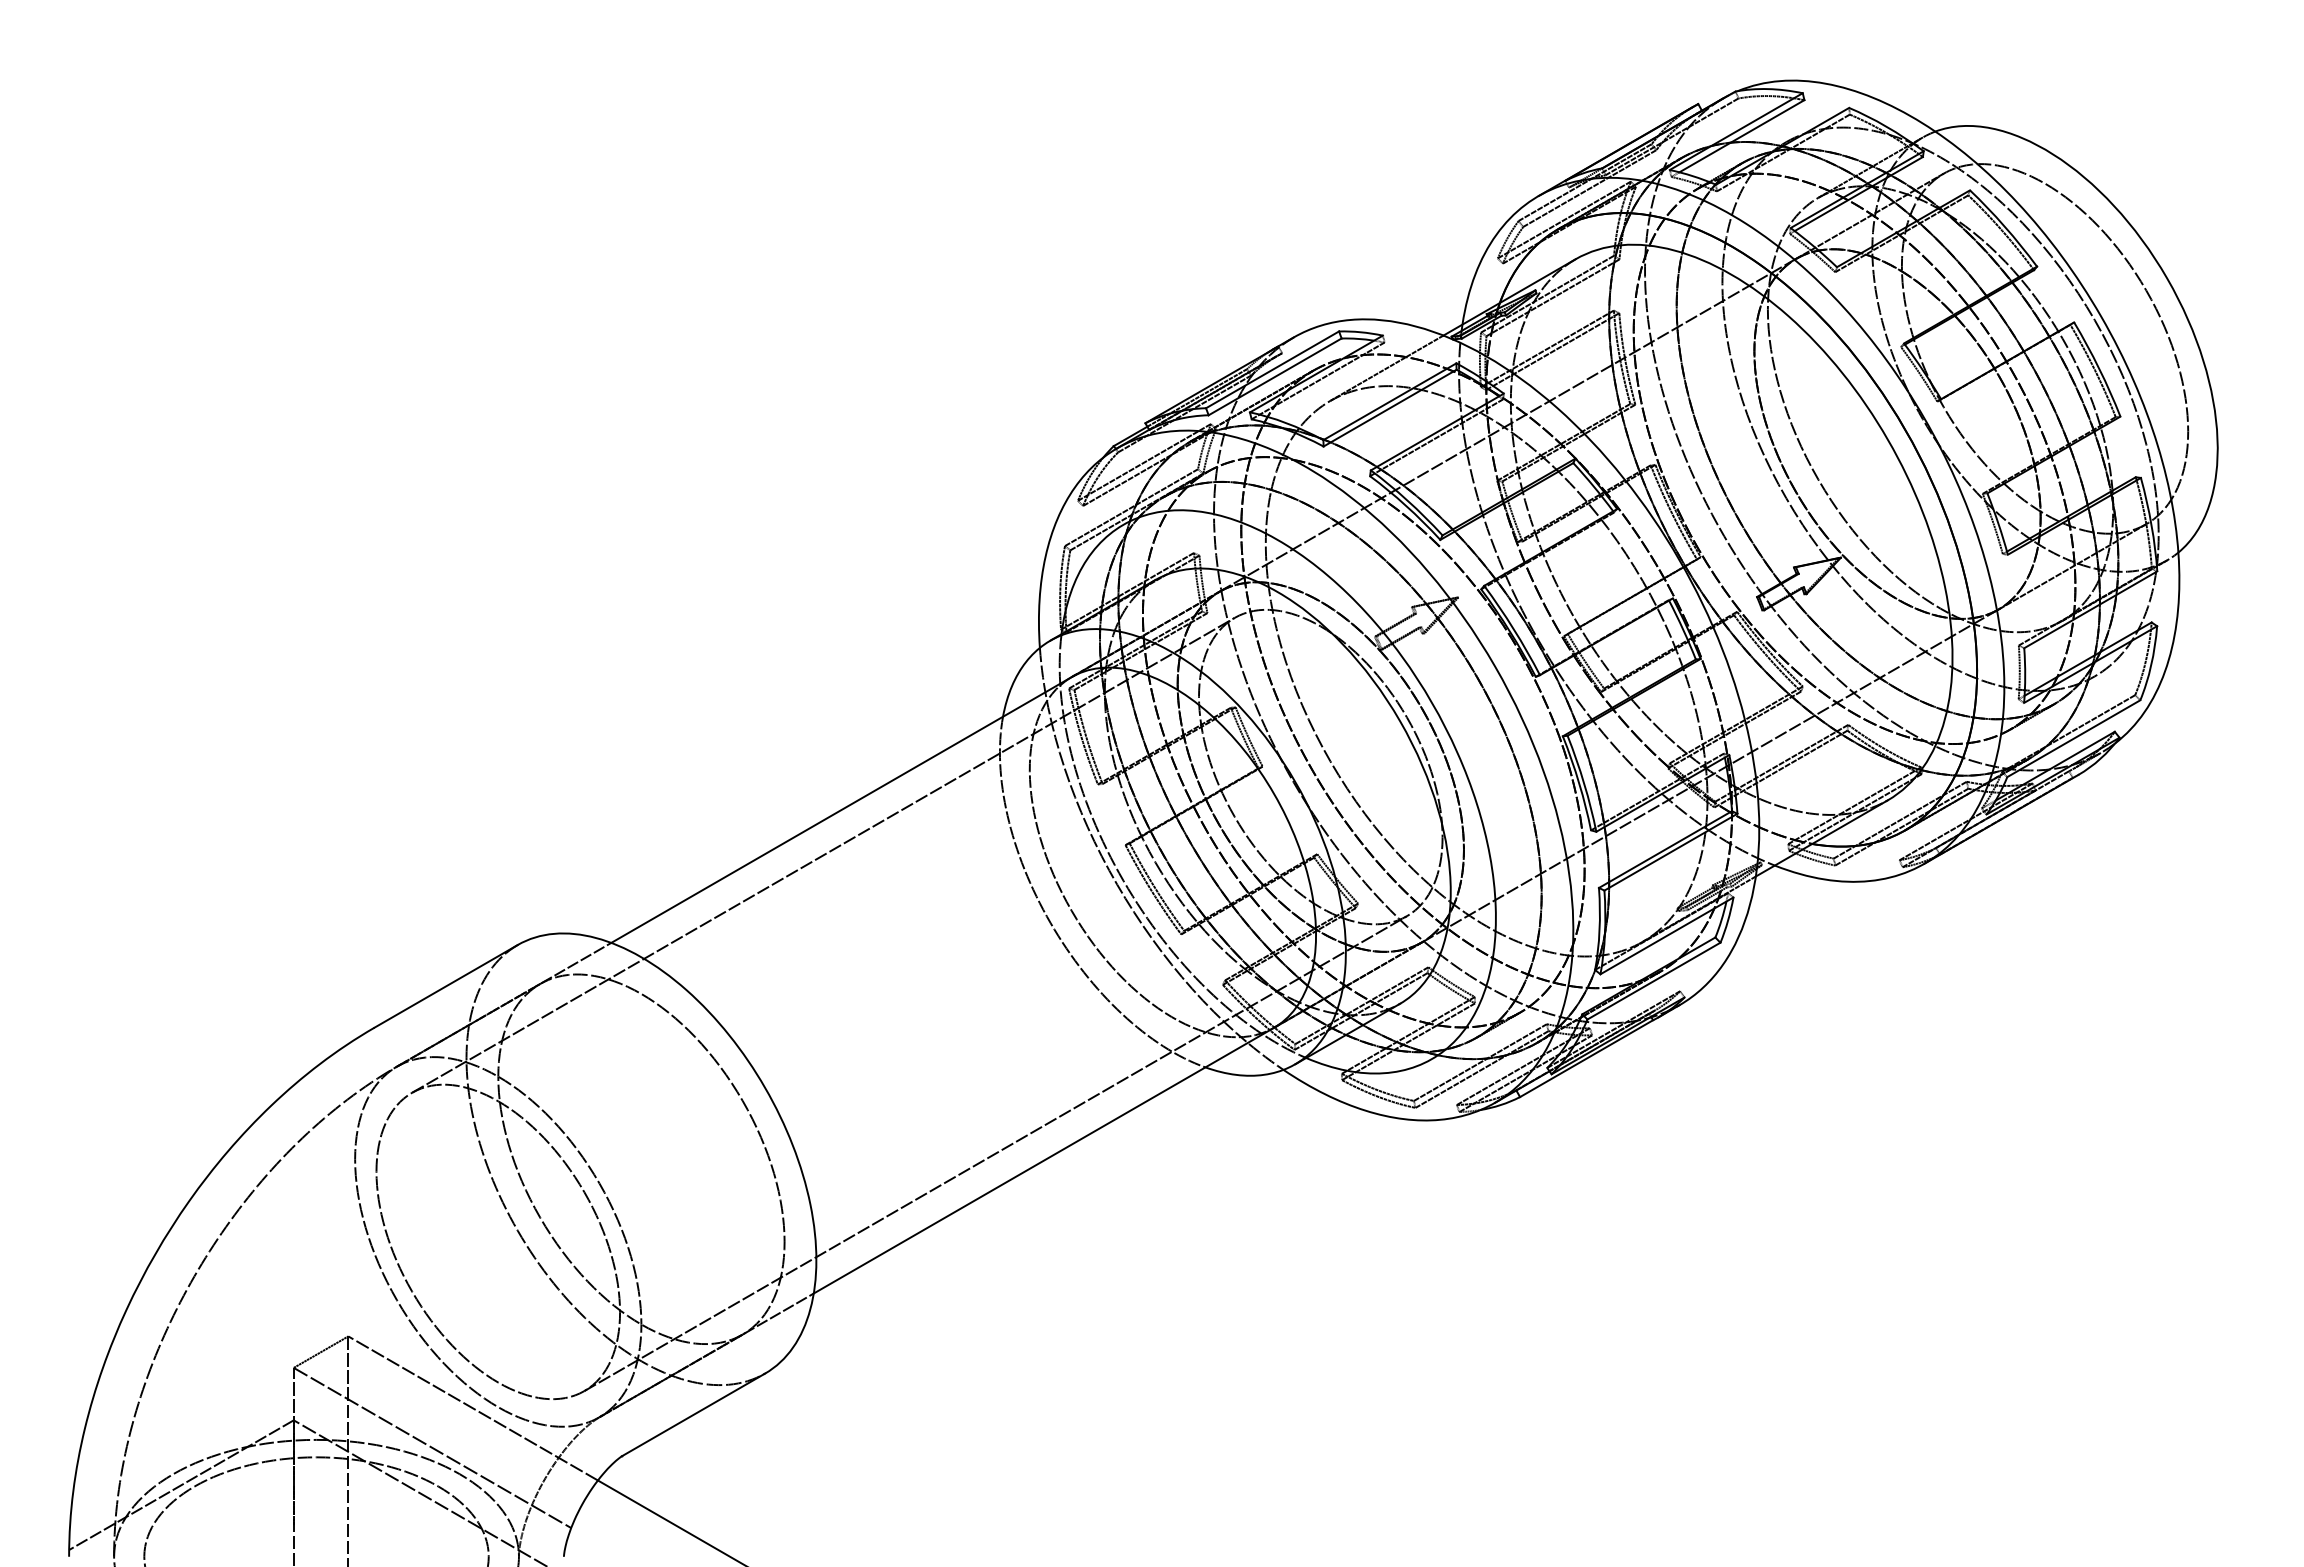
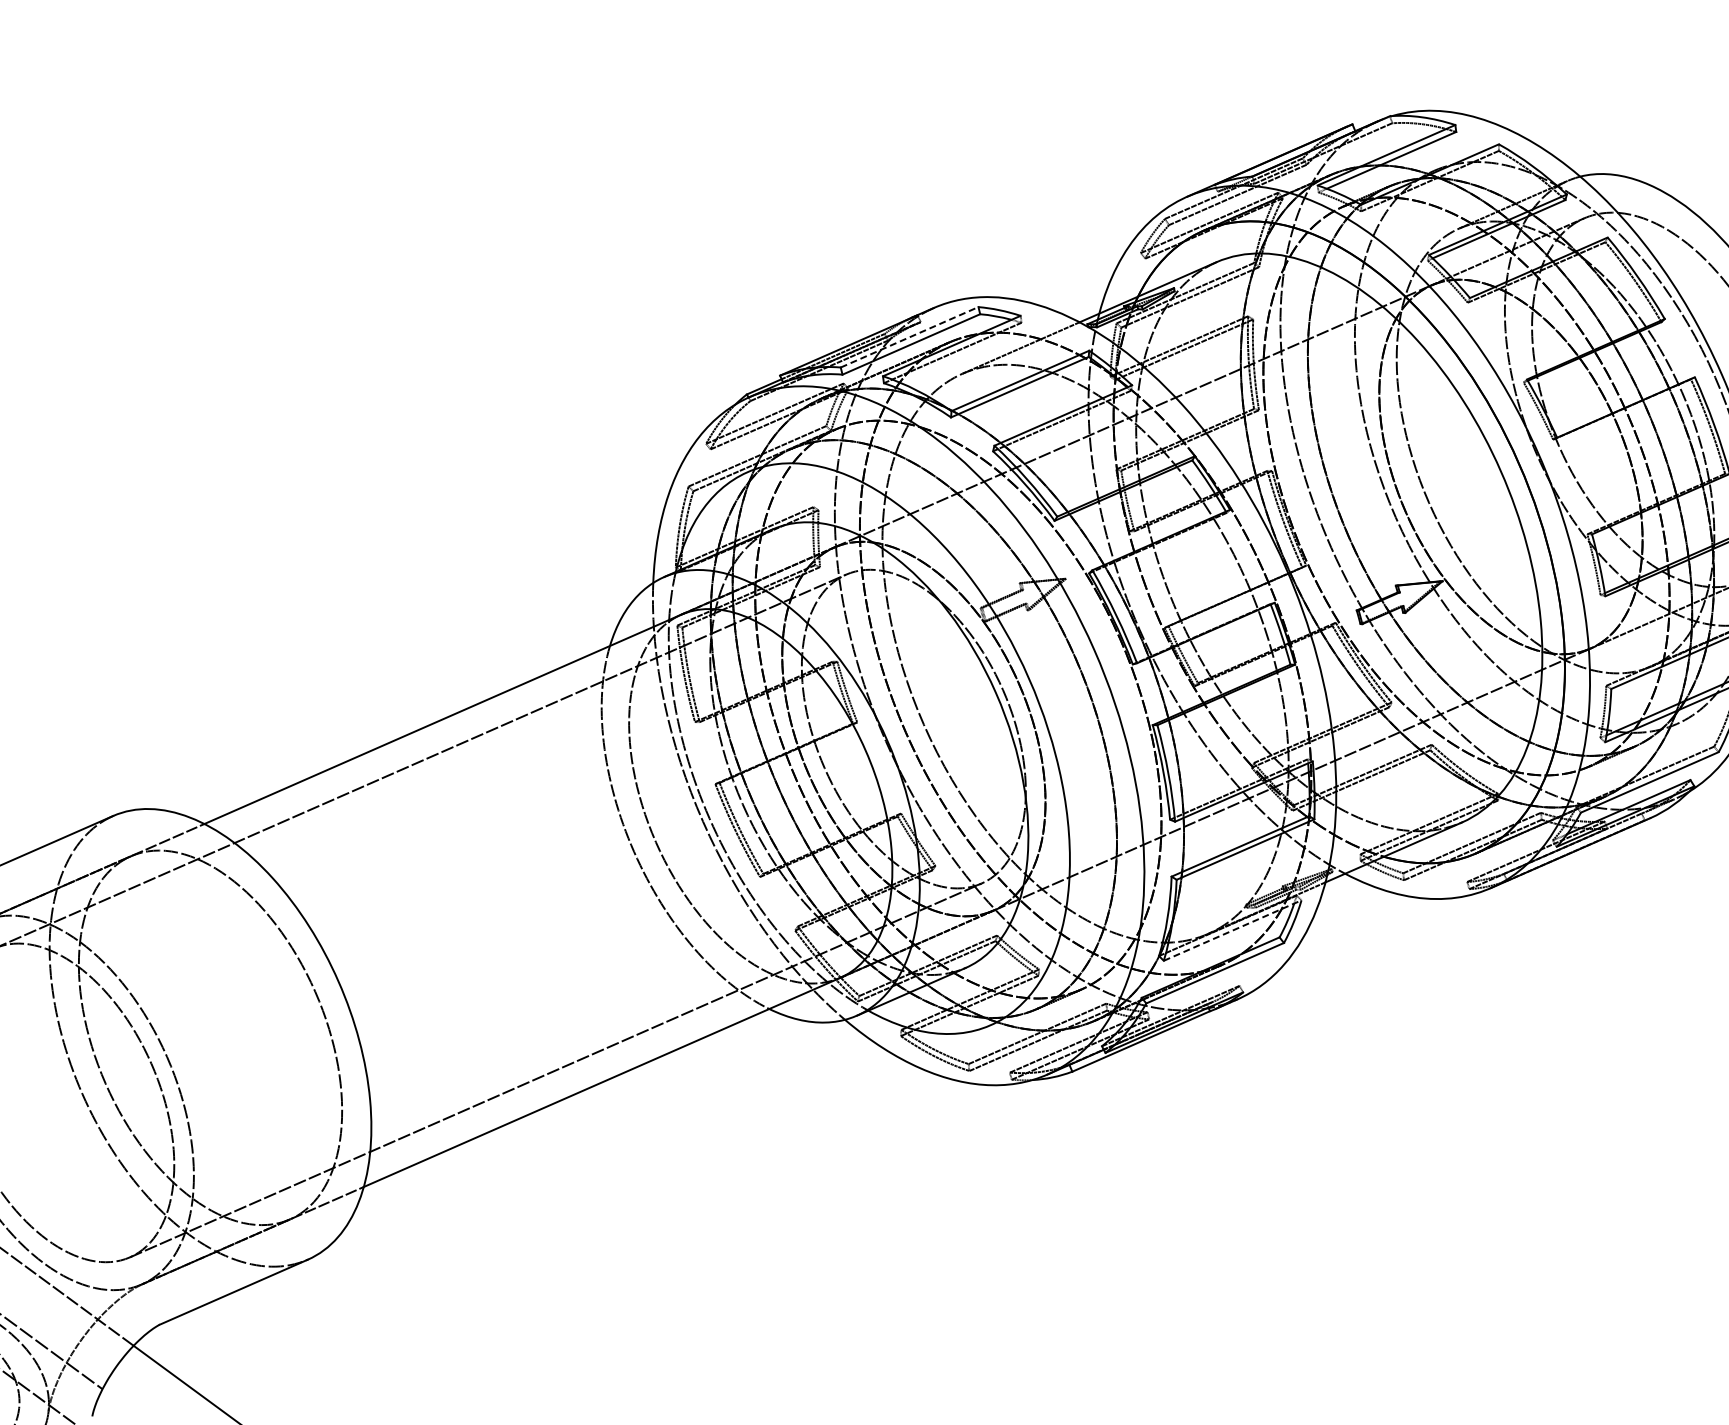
line: (1272, 369) -> (909, 336), solid -> dashed
line: (1666, 935) -> (1232, 930), solid -> dashed

